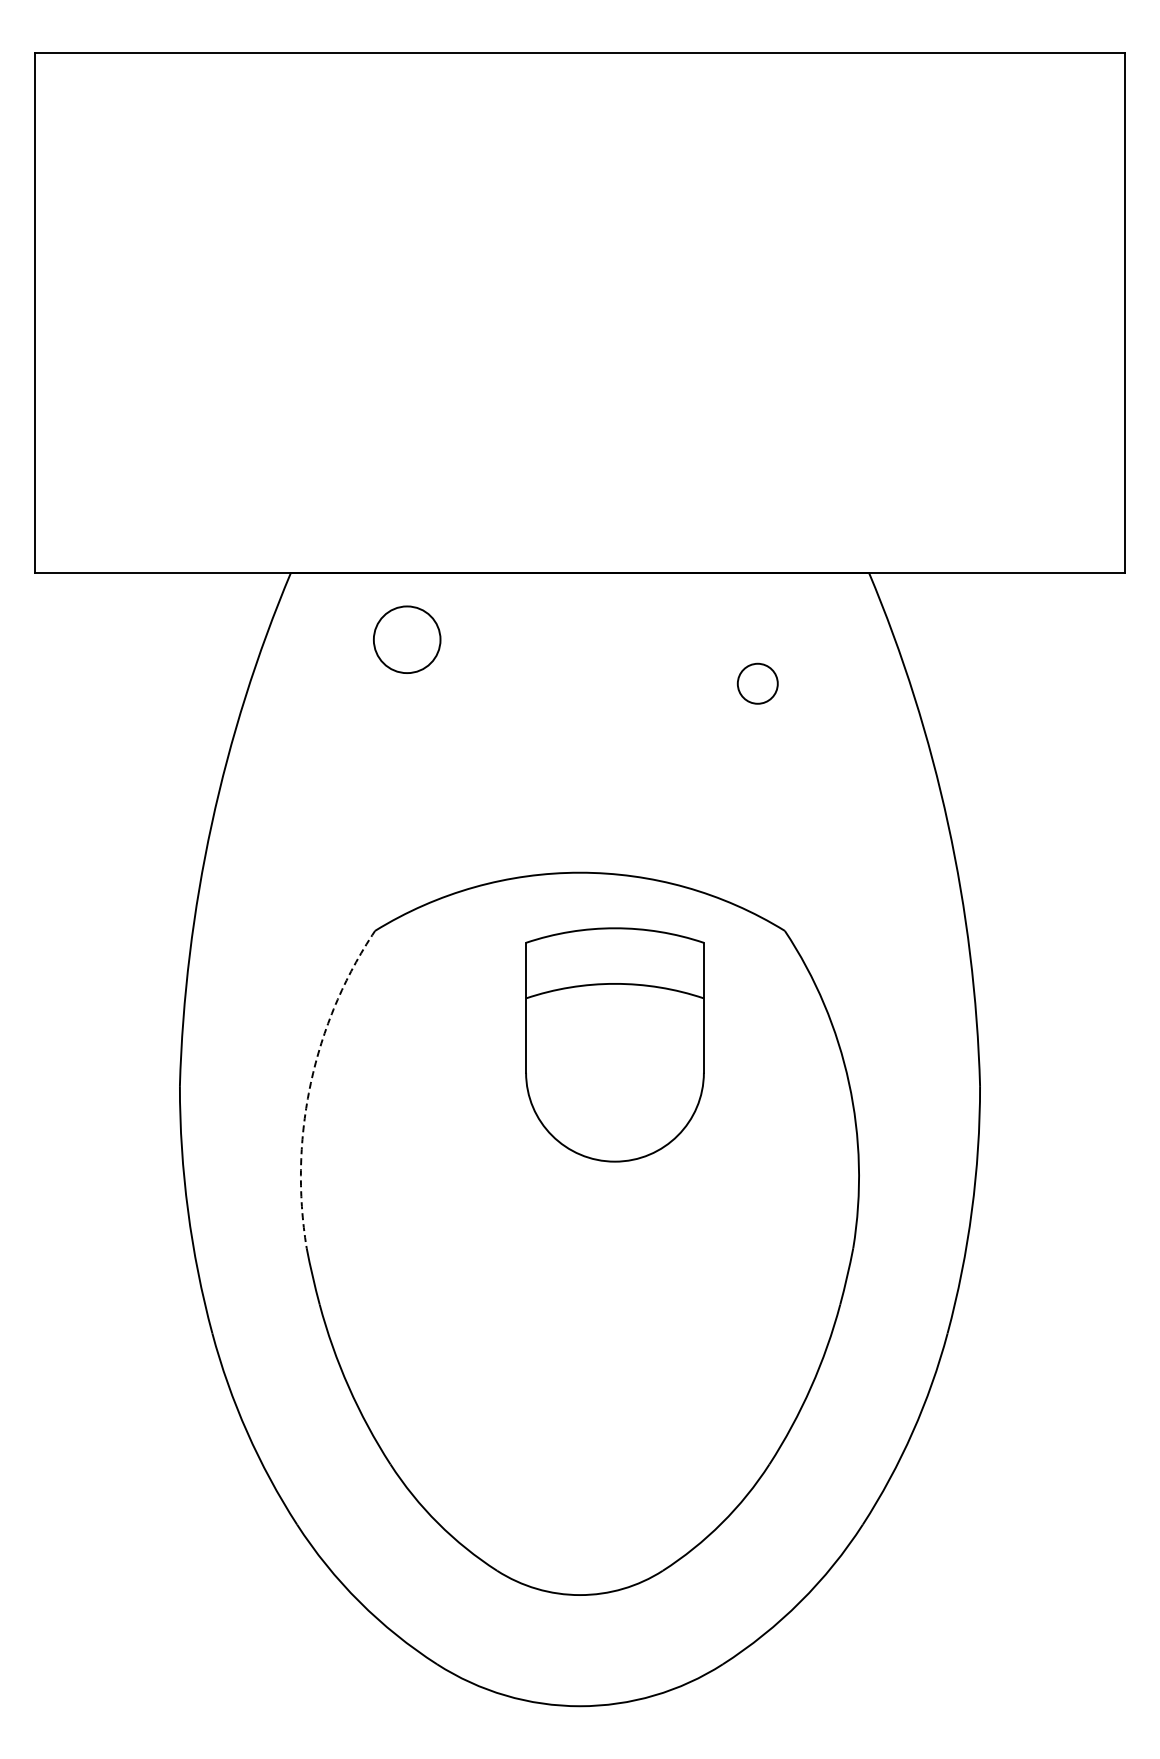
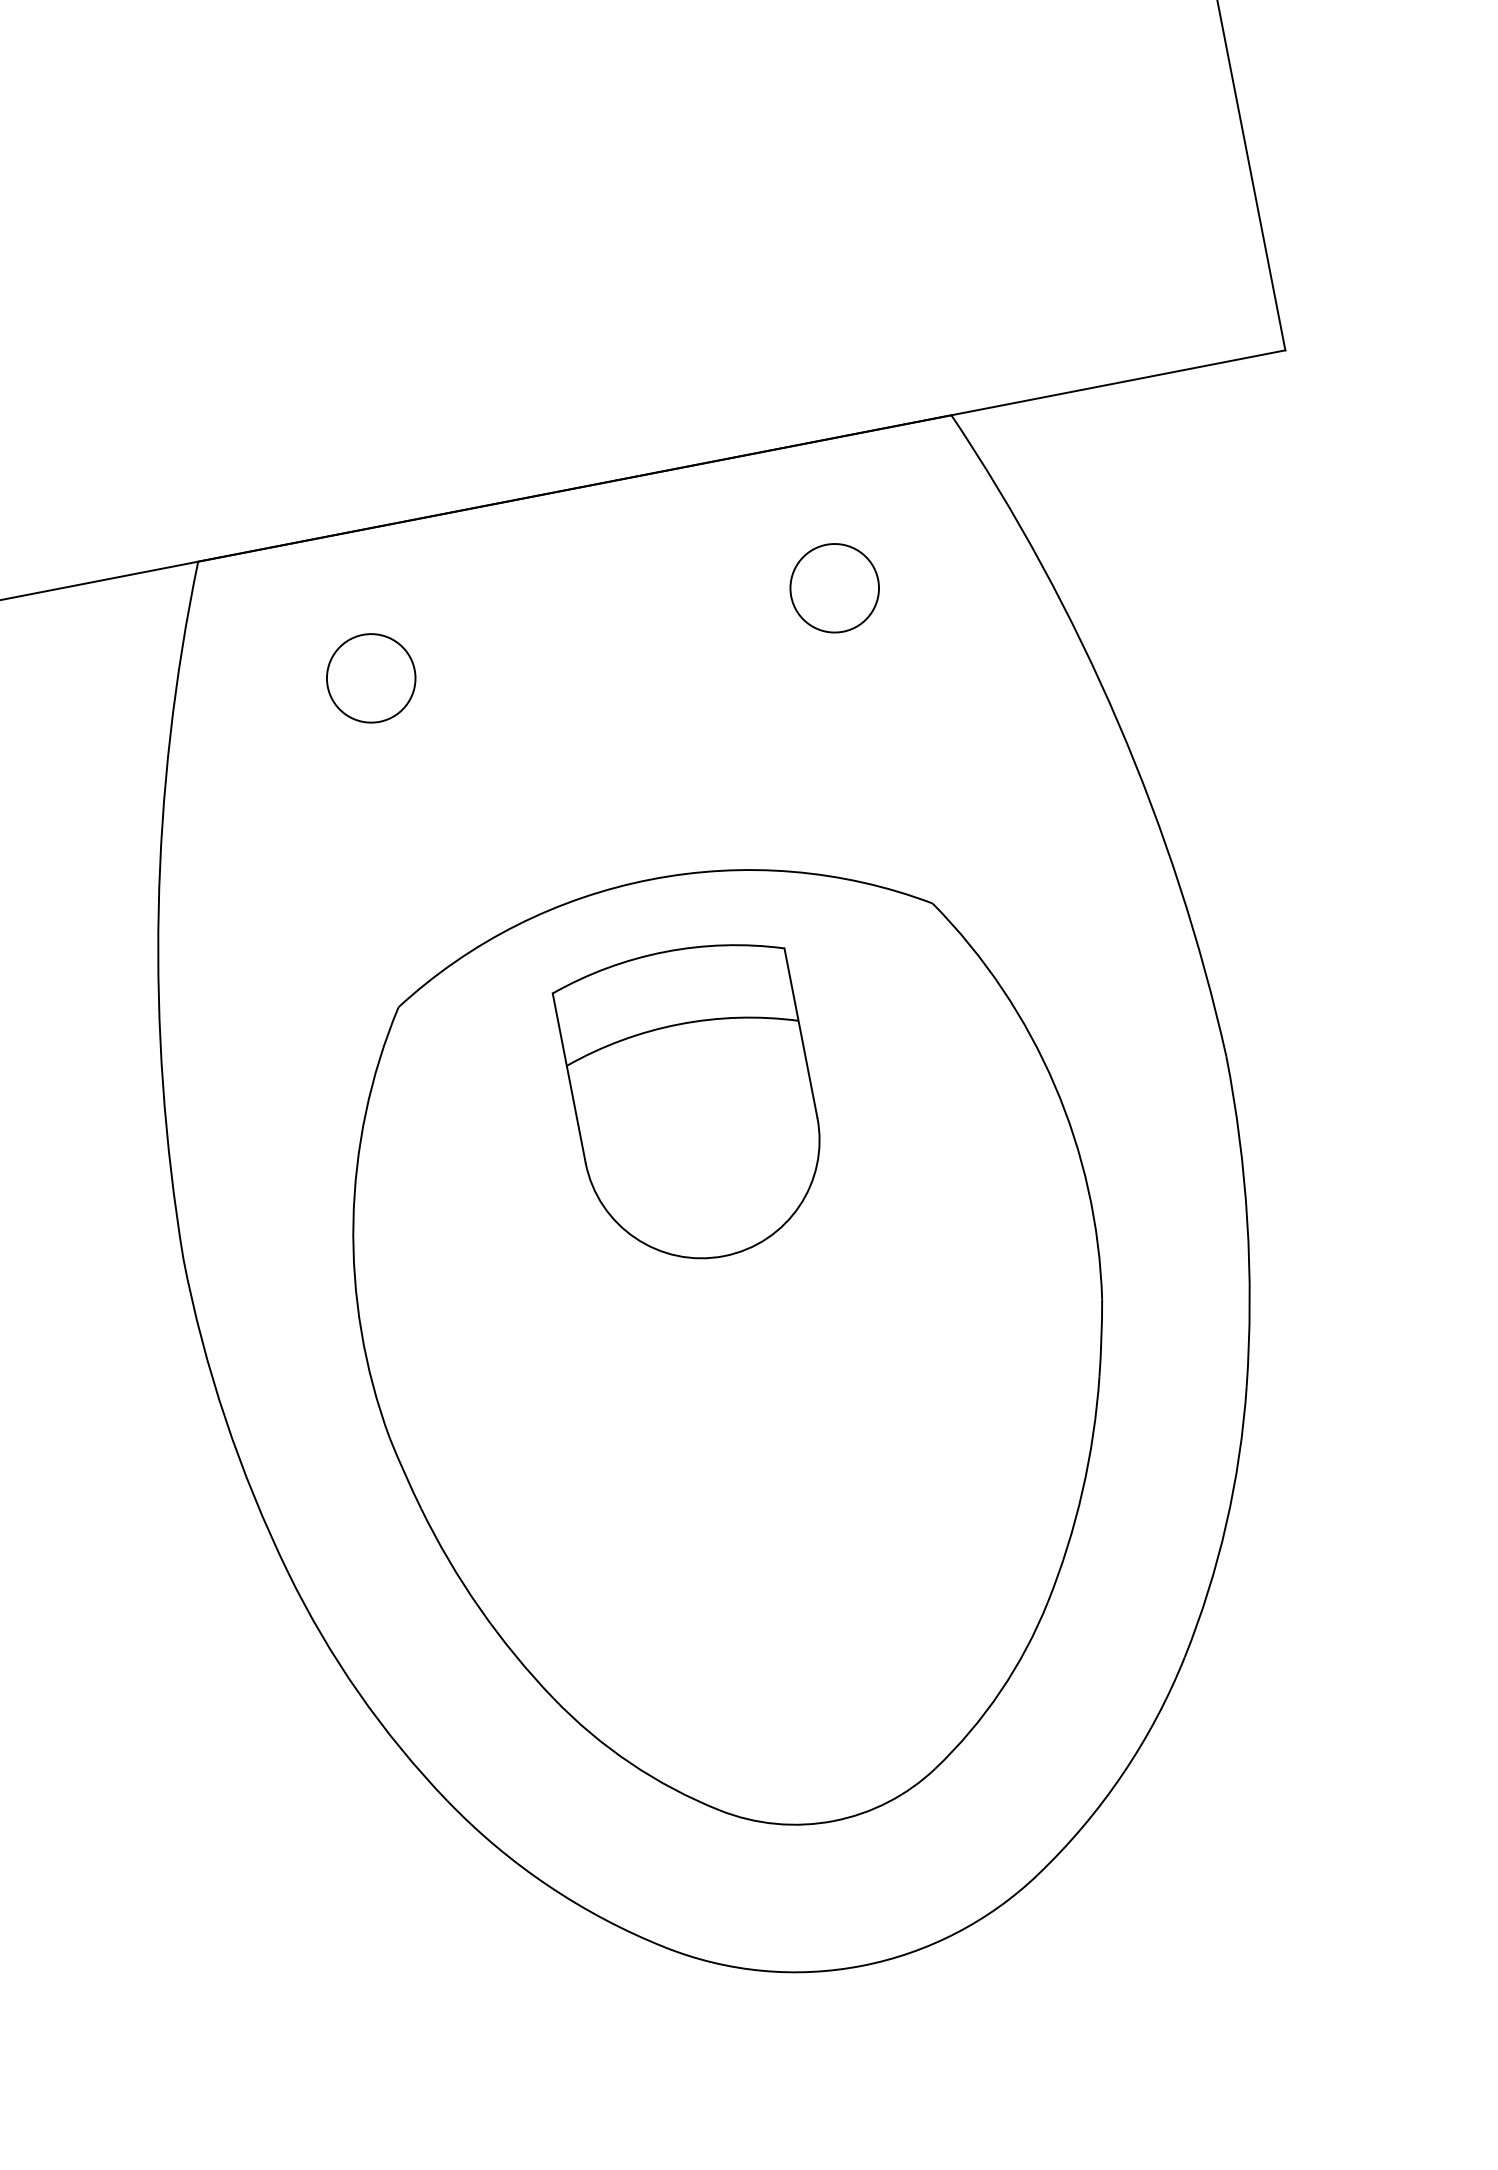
circle: (407, 639) -> (371, 677), moved
circle: (757, 683) -> (834, 587), size x1.67
part: (614, 1044) -> (693, 1103), moved
arc: (310, 1083) -> (353, 1222), dashed -> solid

